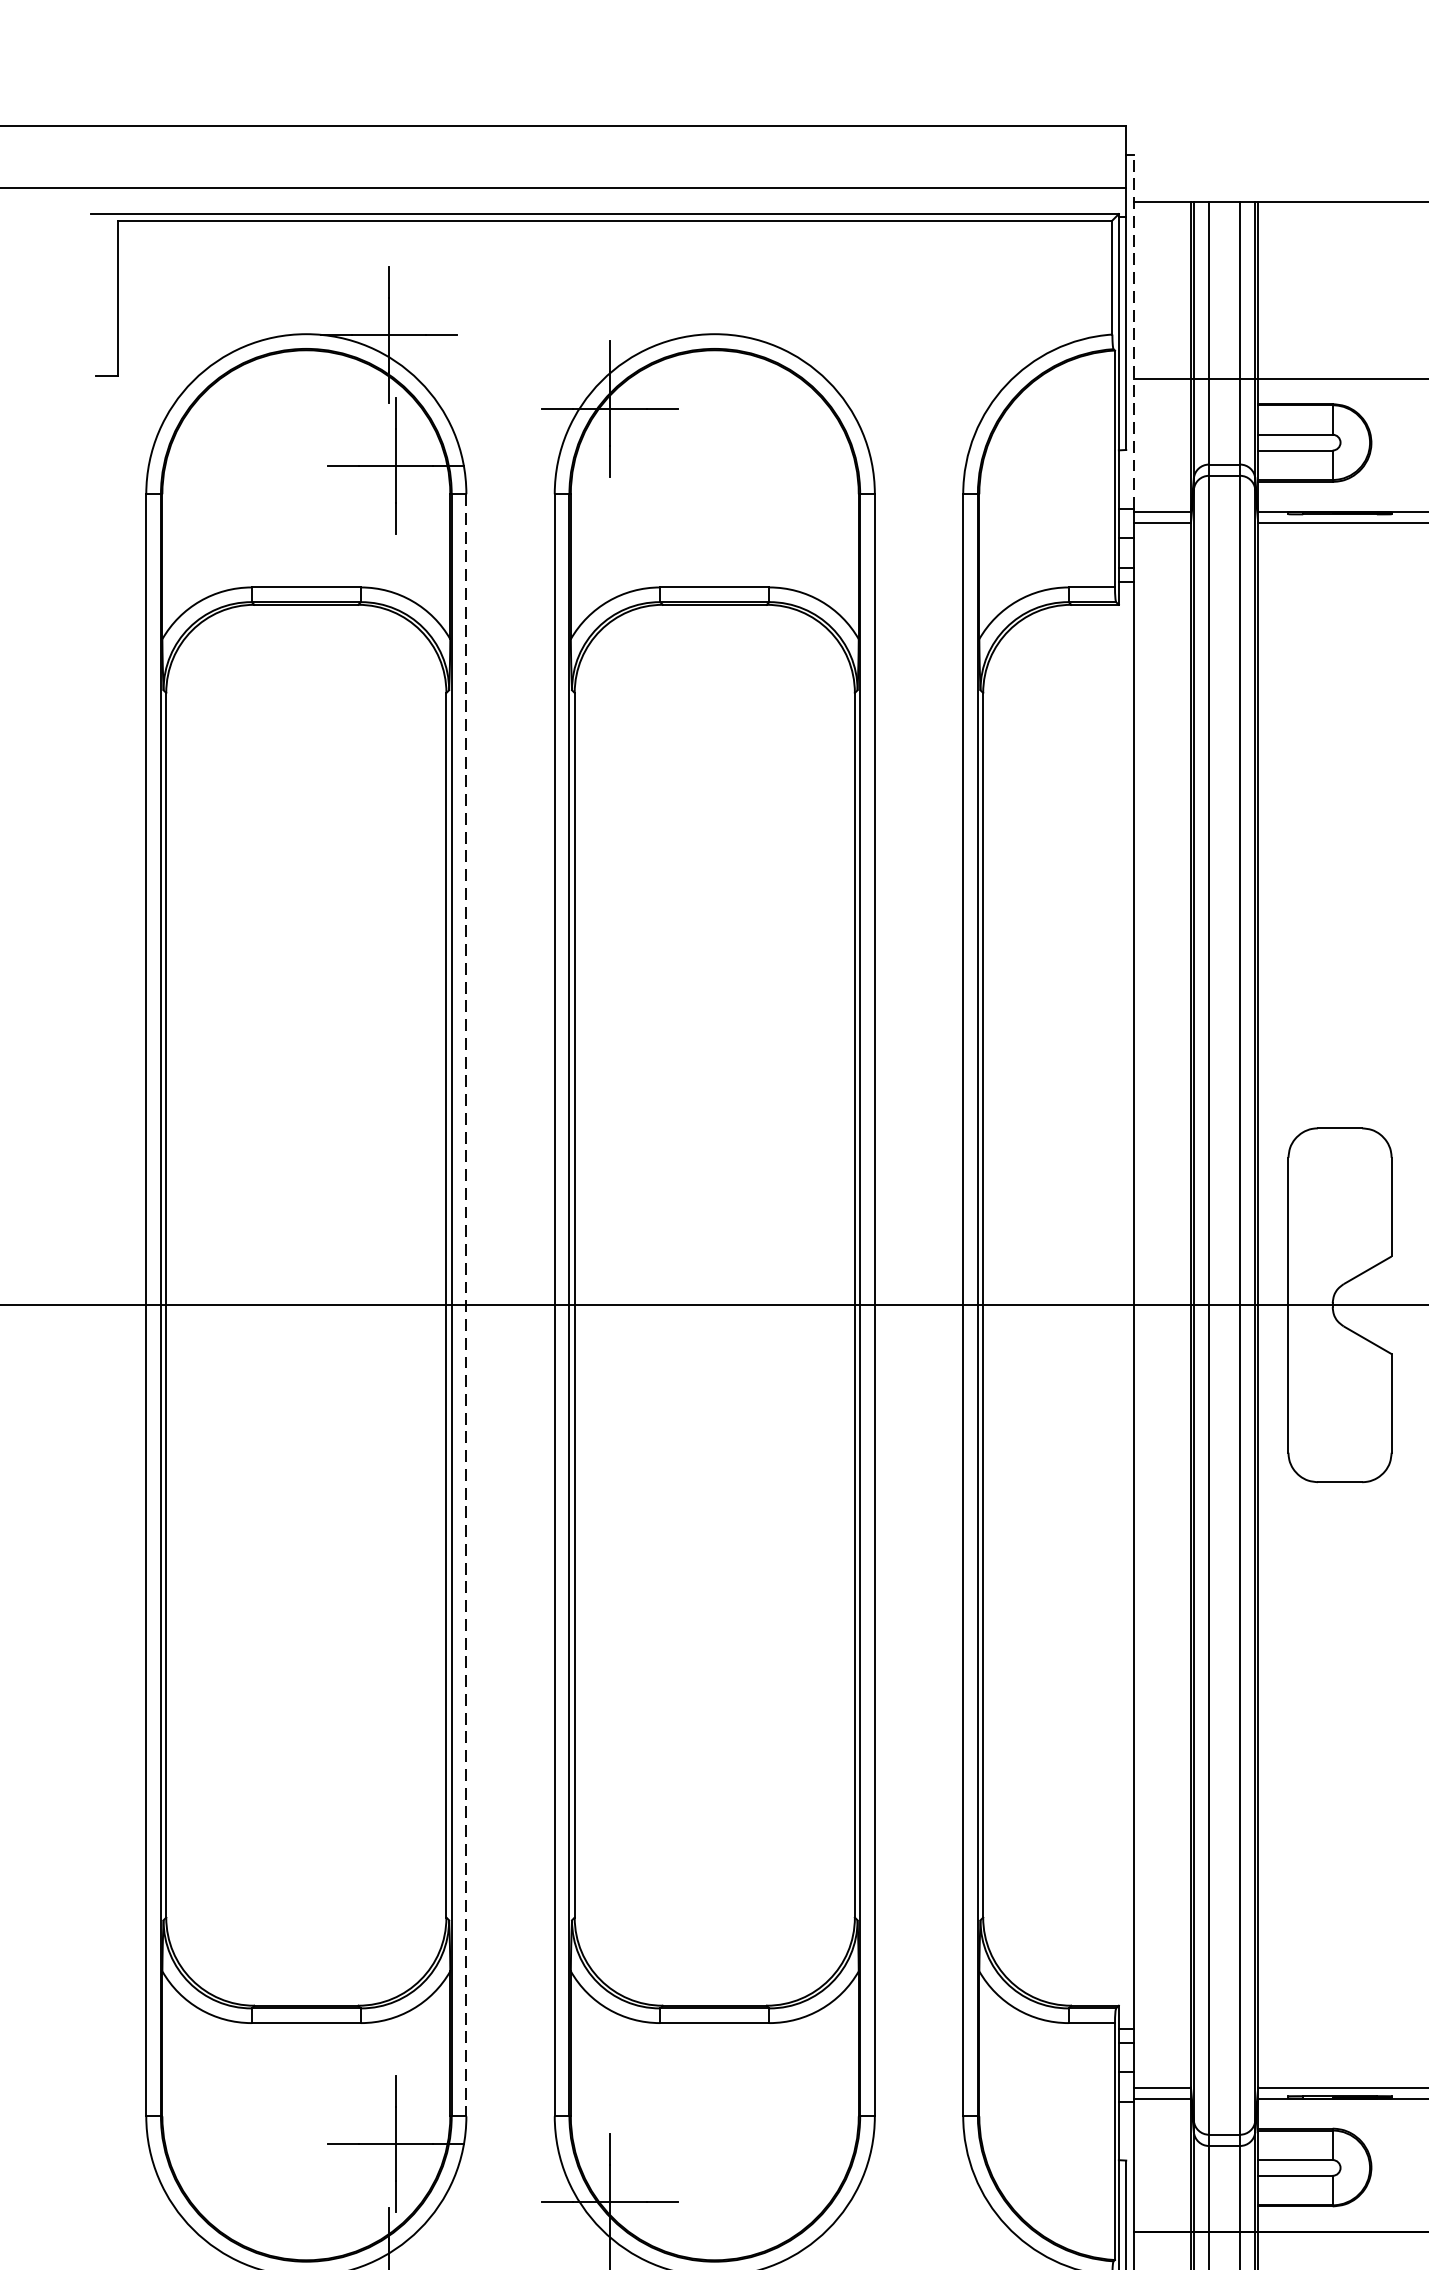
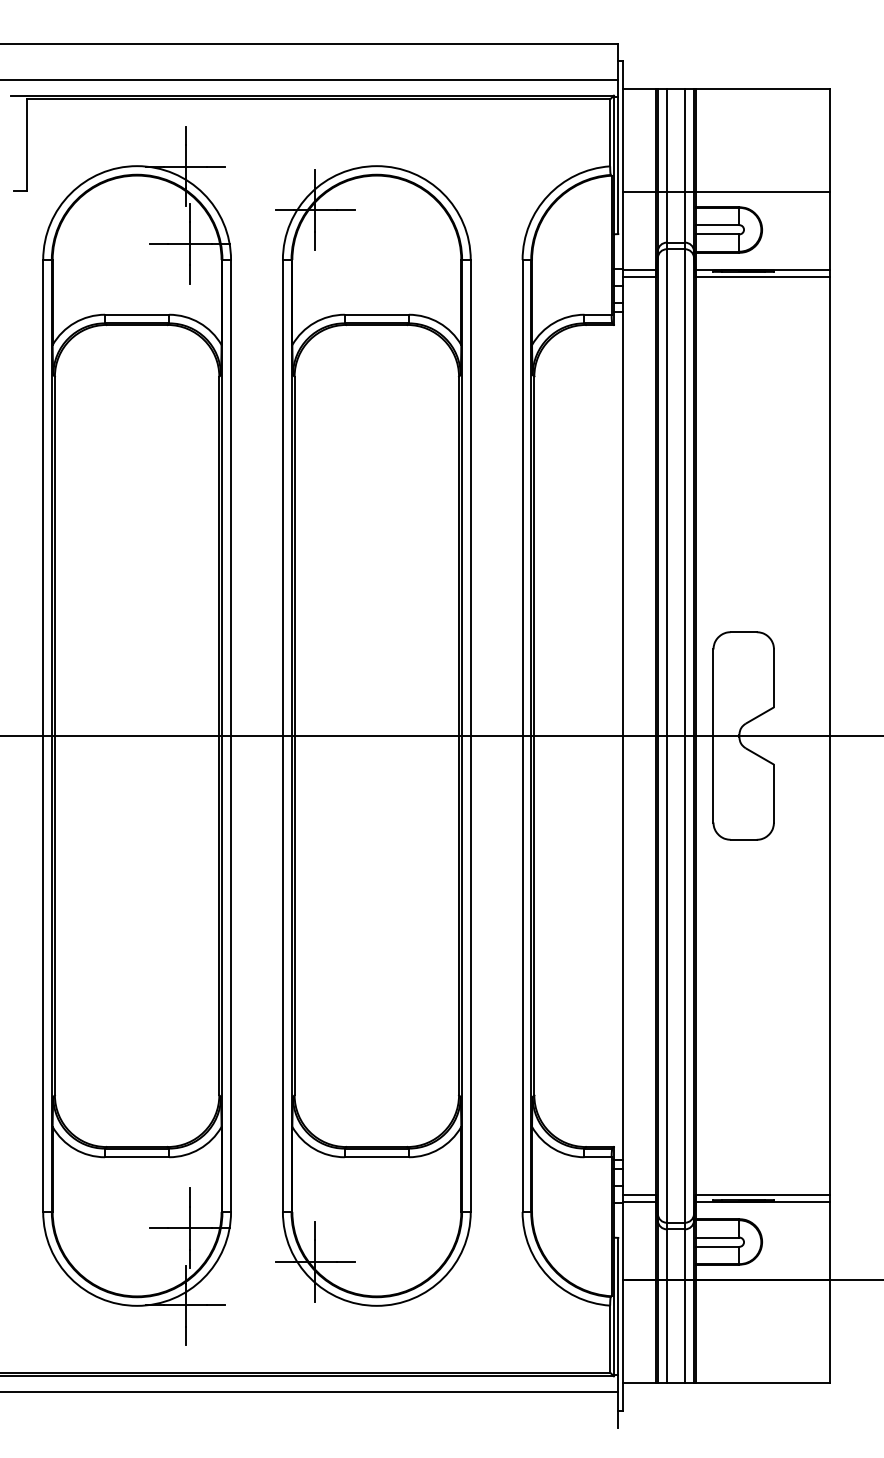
line: (1133, 331) -> (622, 164), dashed -> solid
line: (467, 1306) -> (231, 736), dashed -> solid

